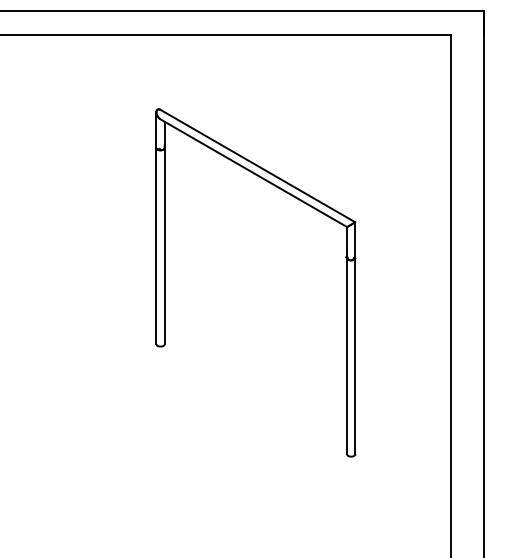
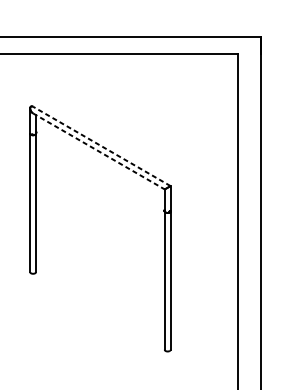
line: (257, 165) -> (101, 145), solid -> dashed
line: (253, 173) -> (98, 151), solid -> dashed

